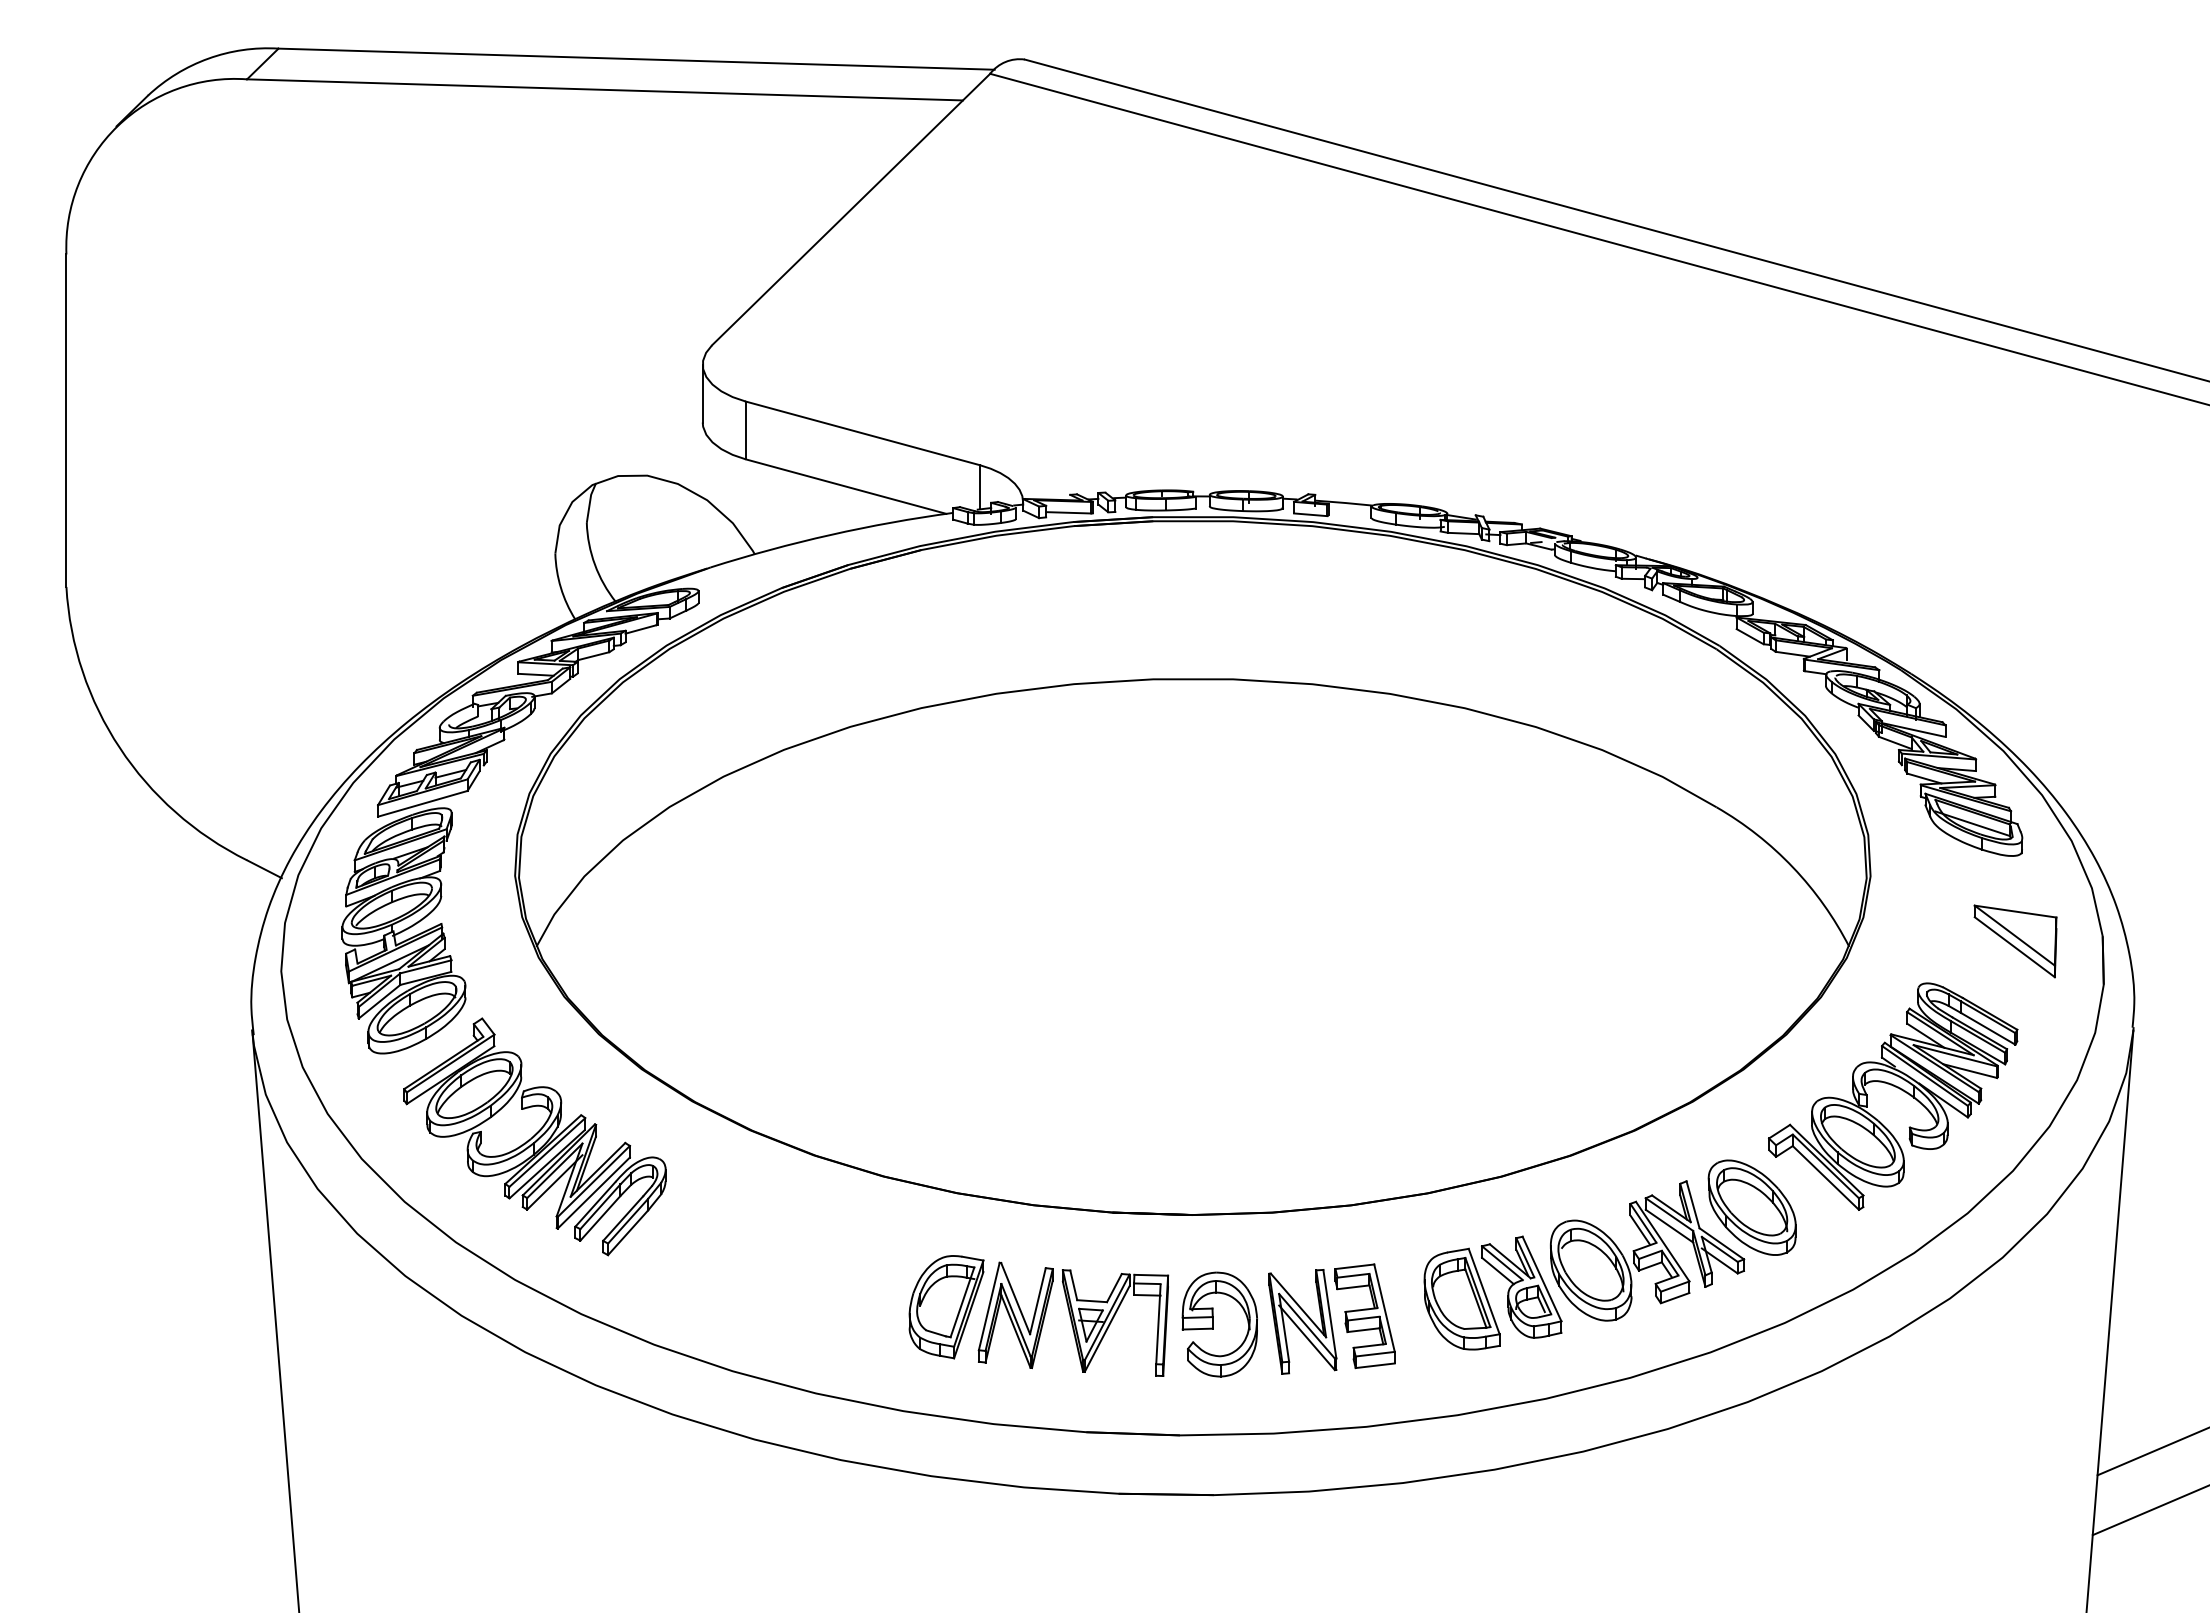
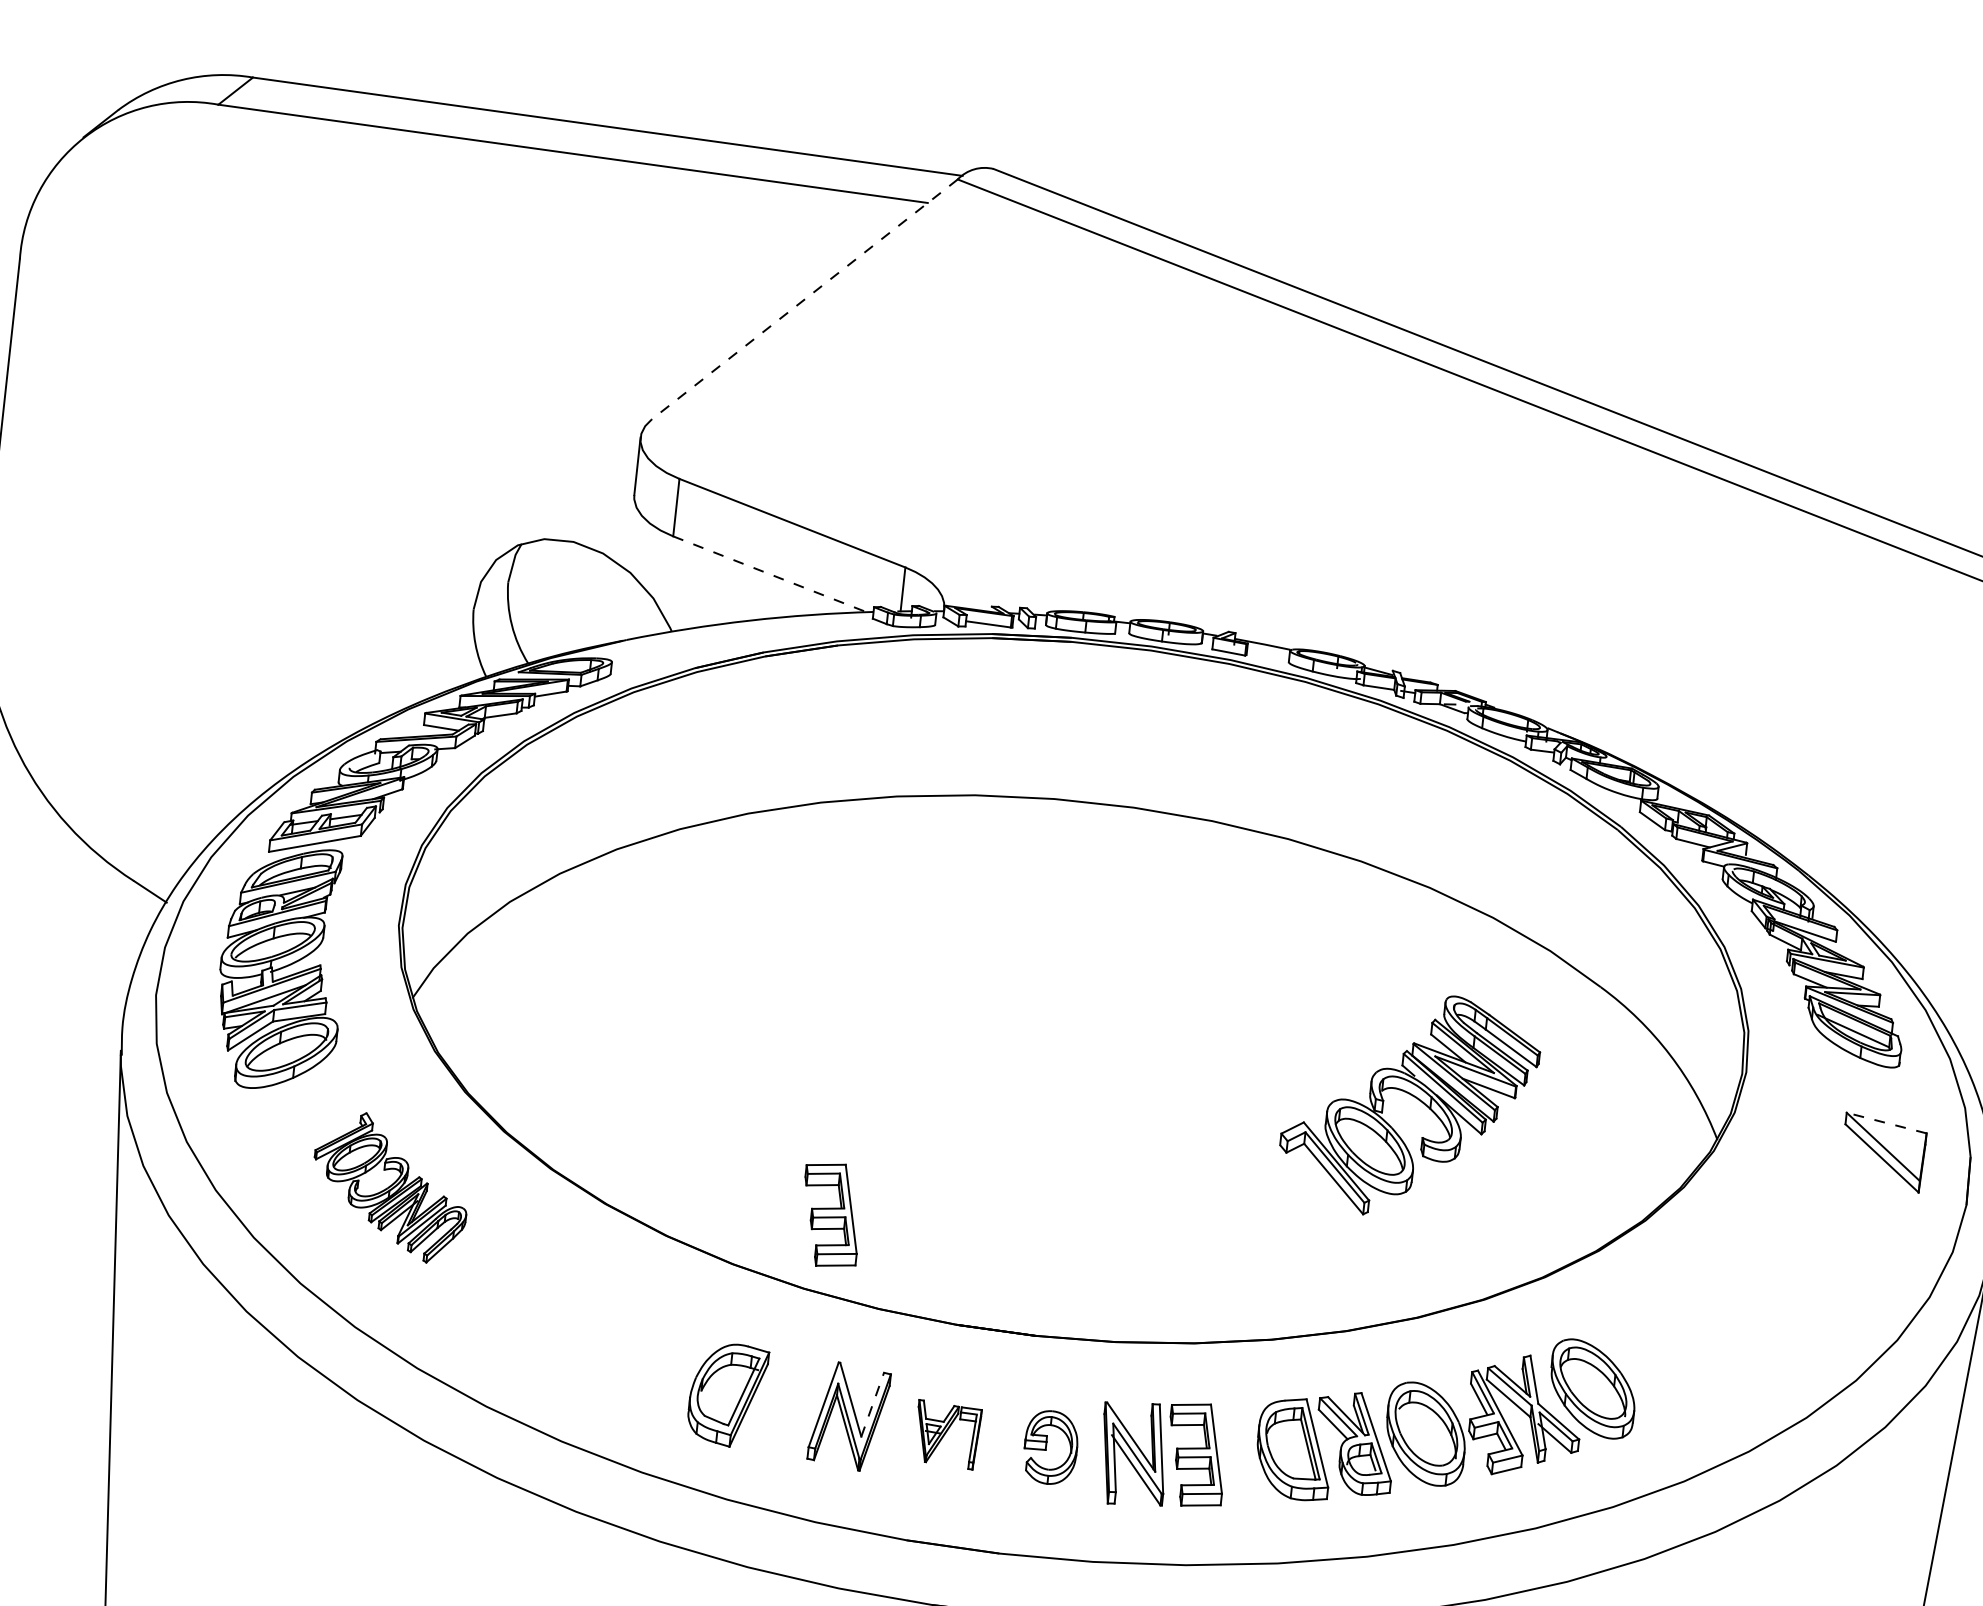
line: (850, 209) -> (804, 299), solid -> dashed
line: (846, 486) -> (770, 574), solid -> dashed
line: (2015, 911) -> (1886, 1122), solid -> dashed
part: (1897, 1088) -> (1414, 1097), moved
part: (975, 1117) -> (830, 1215), added
part: (534, 1136) -> (389, 1186), size x0.6
line: (1037, 1301) -> (872, 1405), solid -> dashed
part: (946, 1307) -> (727, 1395), moved
part: (1115, 1322) -> (947, 1434), size x0.6
part: (1219, 1324) -> (1050, 1447), size x0.7

